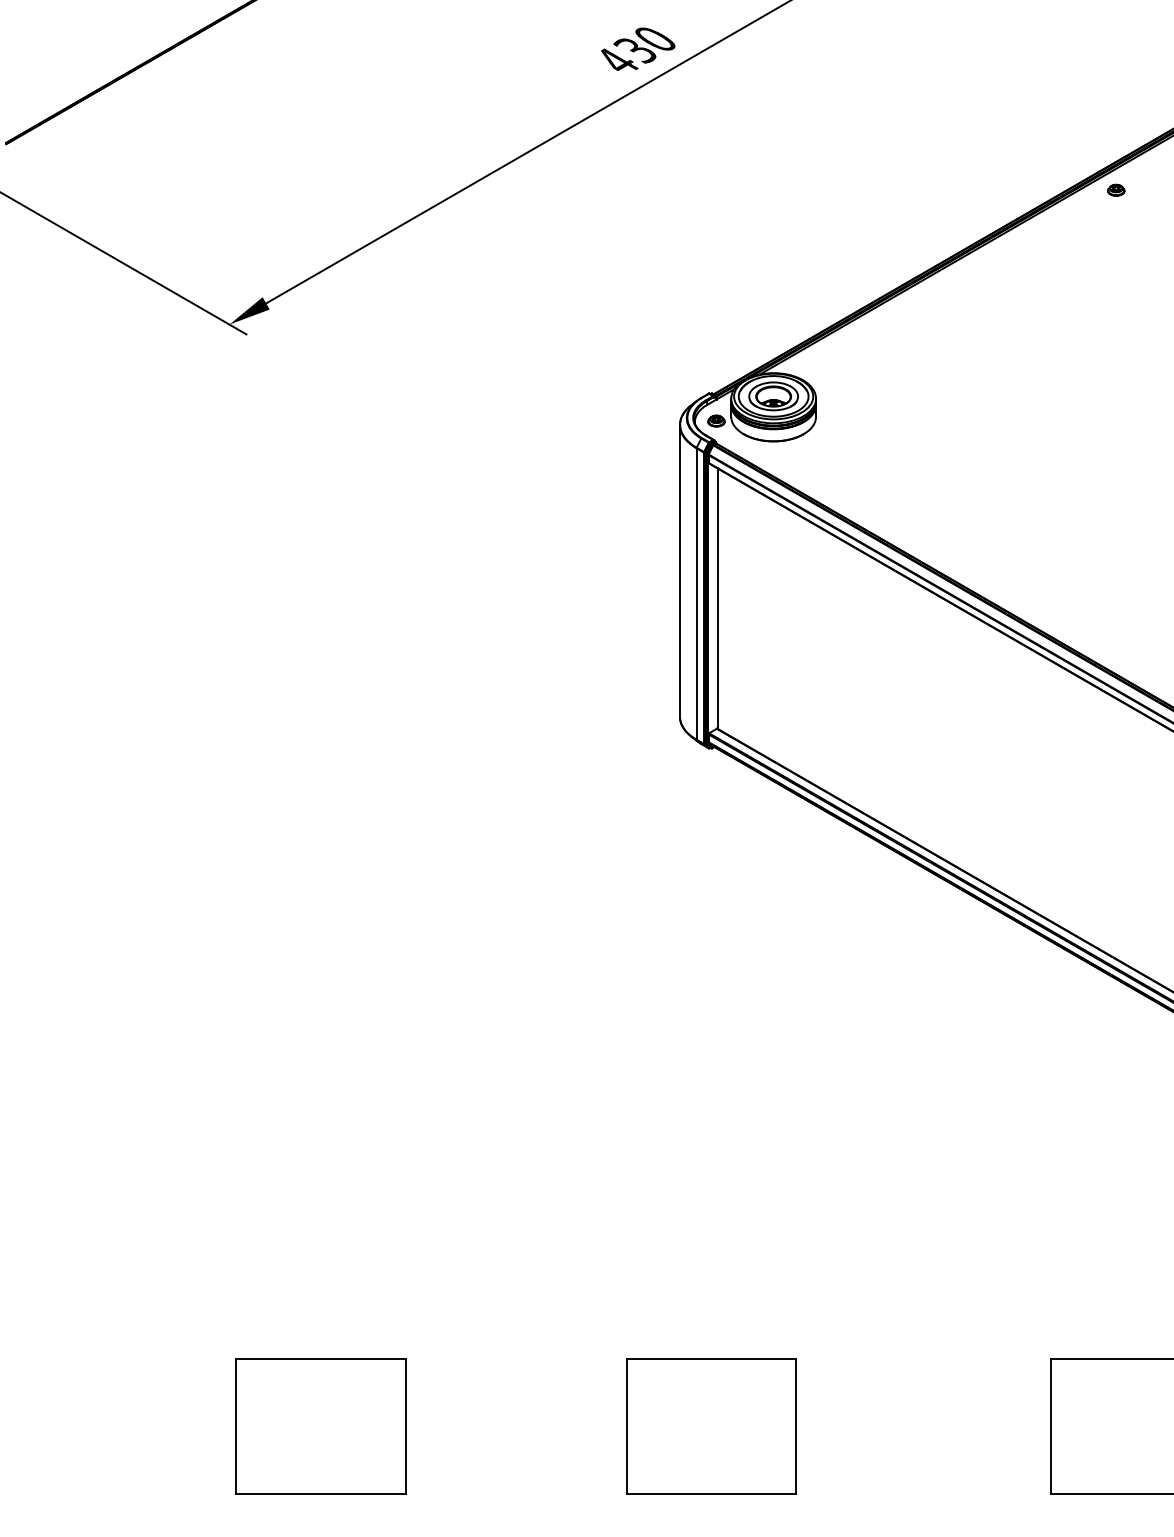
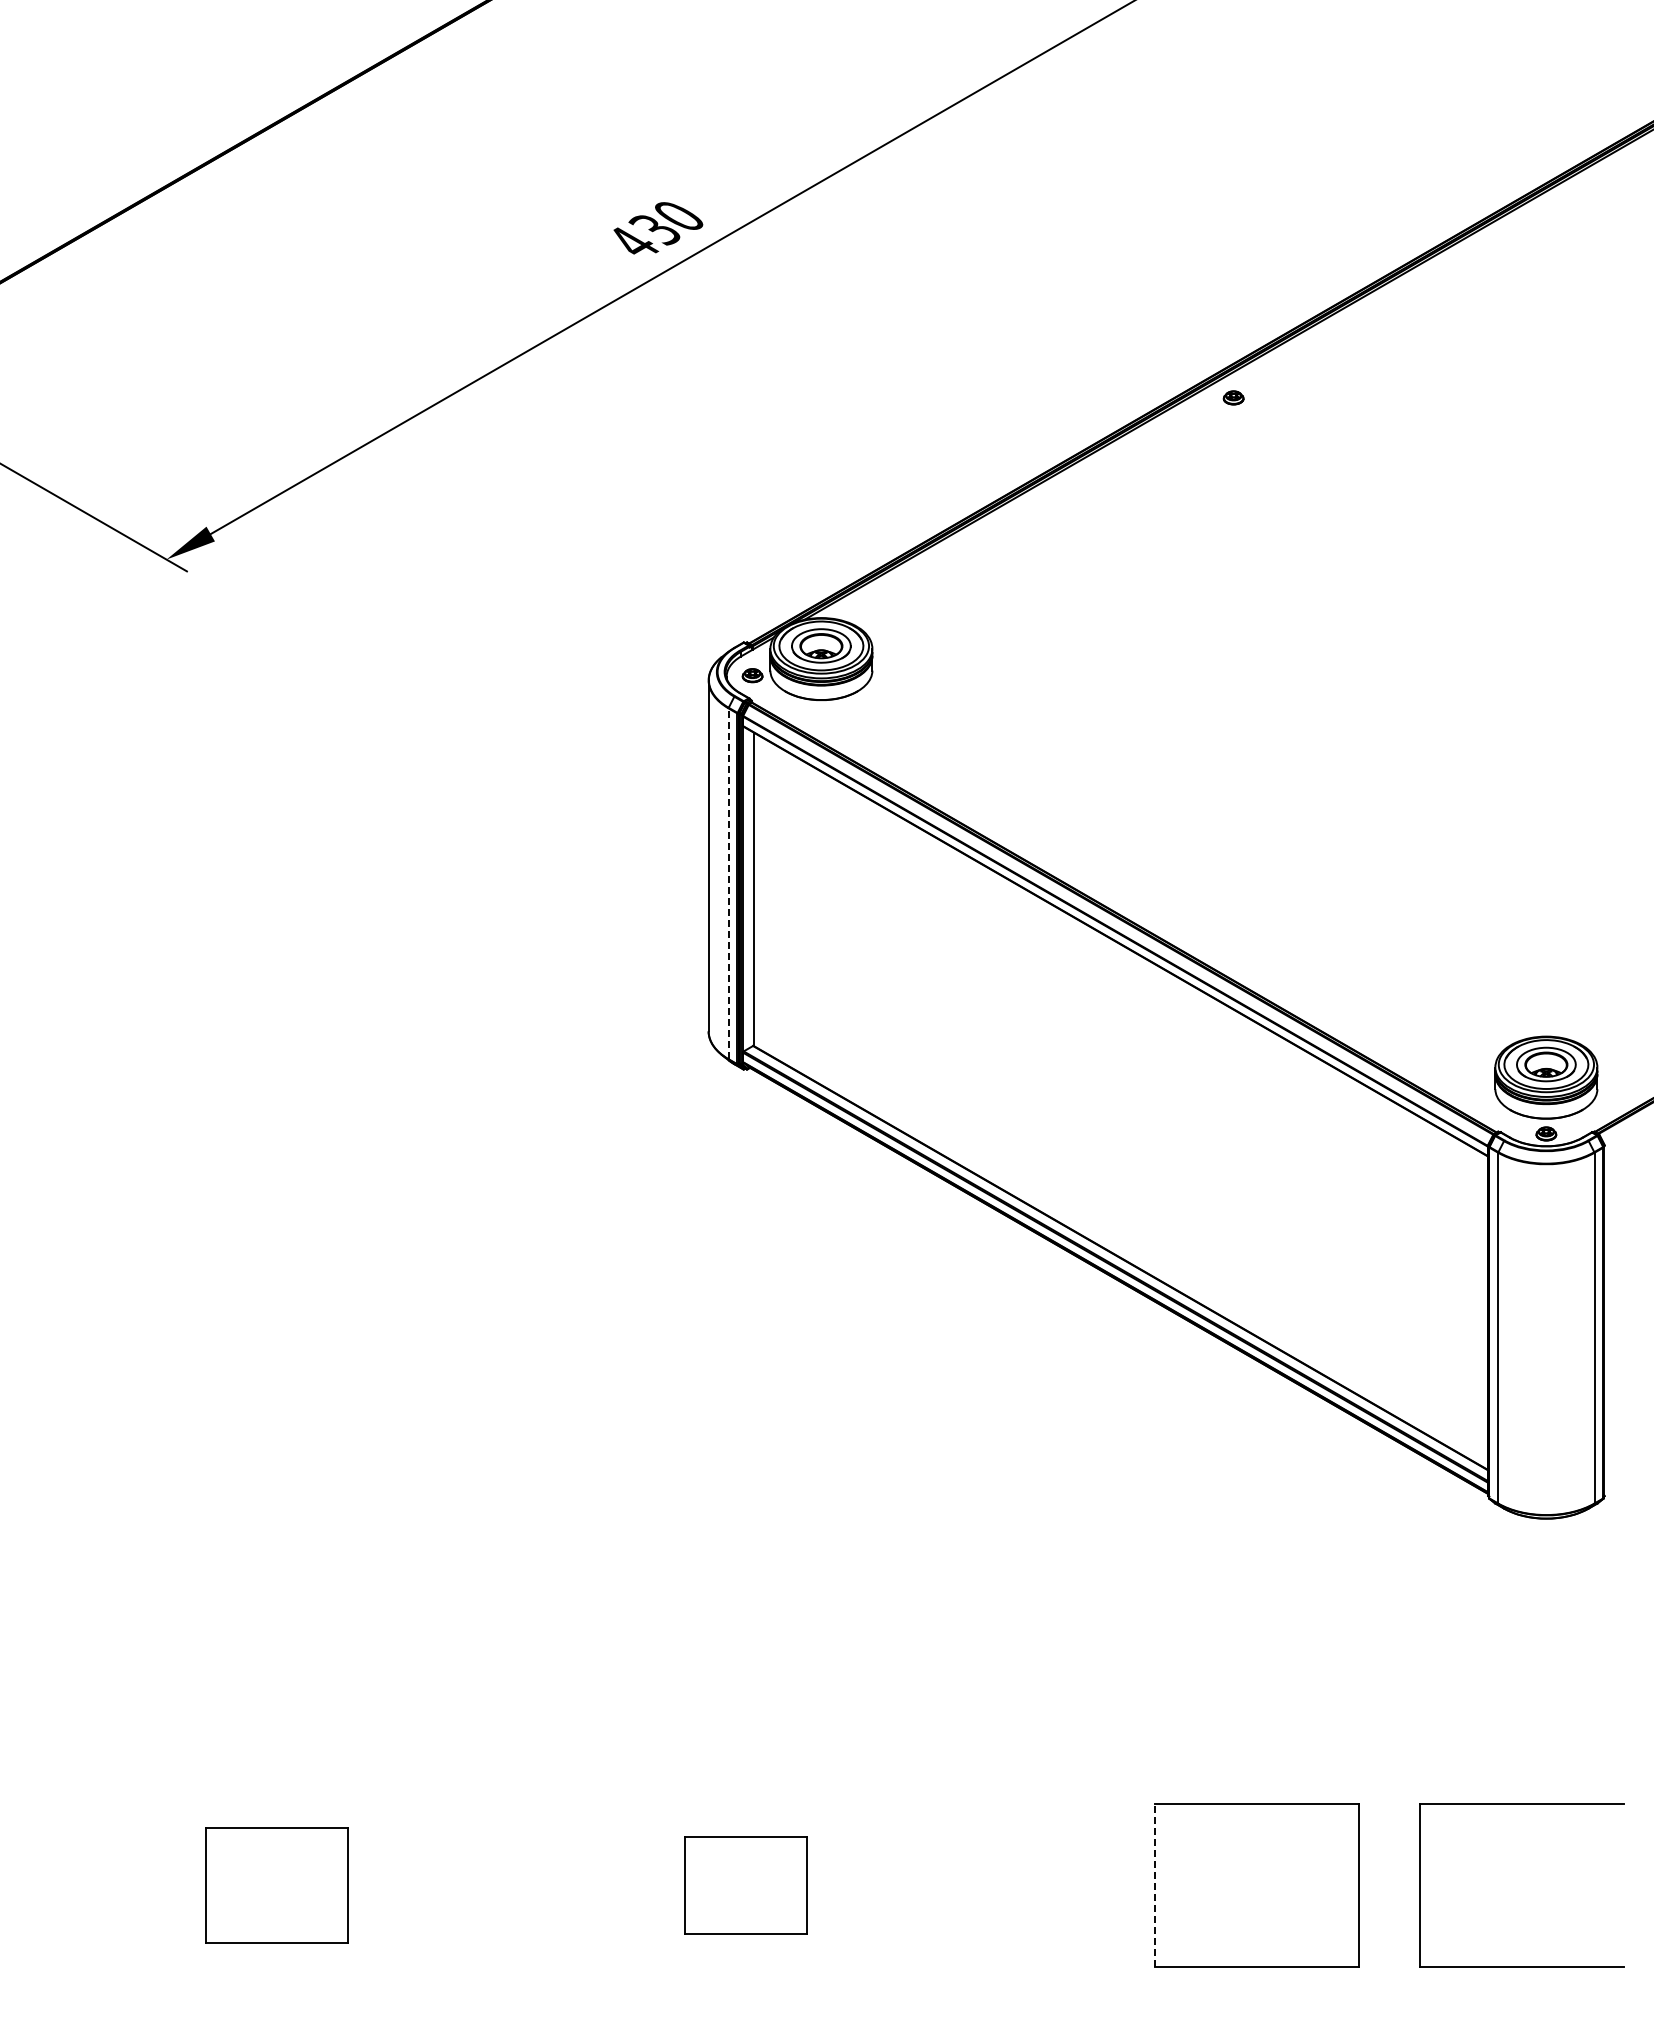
line: (696, 593) -> (728, 883), solid -> dashed
part: (320, 1426) -> (276, 1885), size x0.7
part: (710, 1426) -> (745, 1885), size x0.6
line: (1050, 1426) -> (1154, 1885), solid -> dashed

